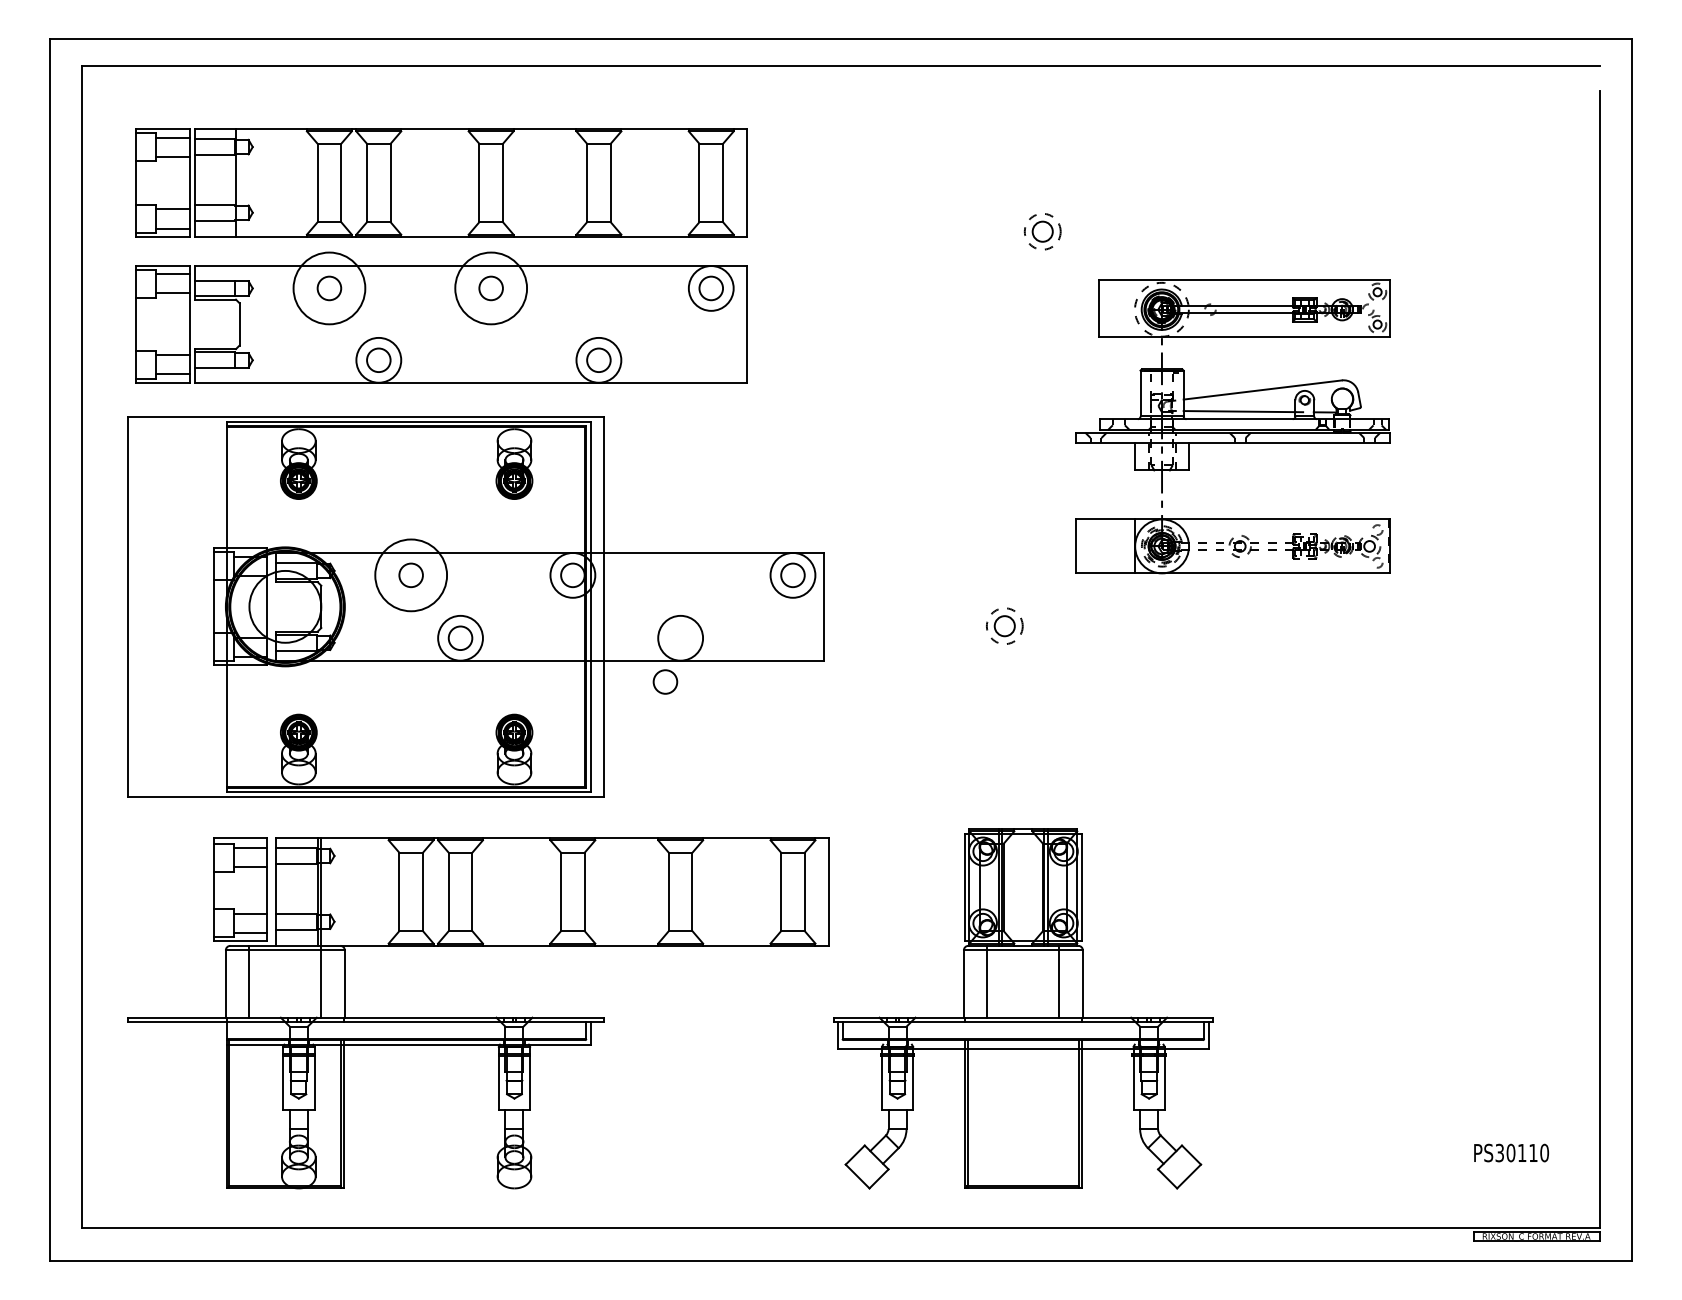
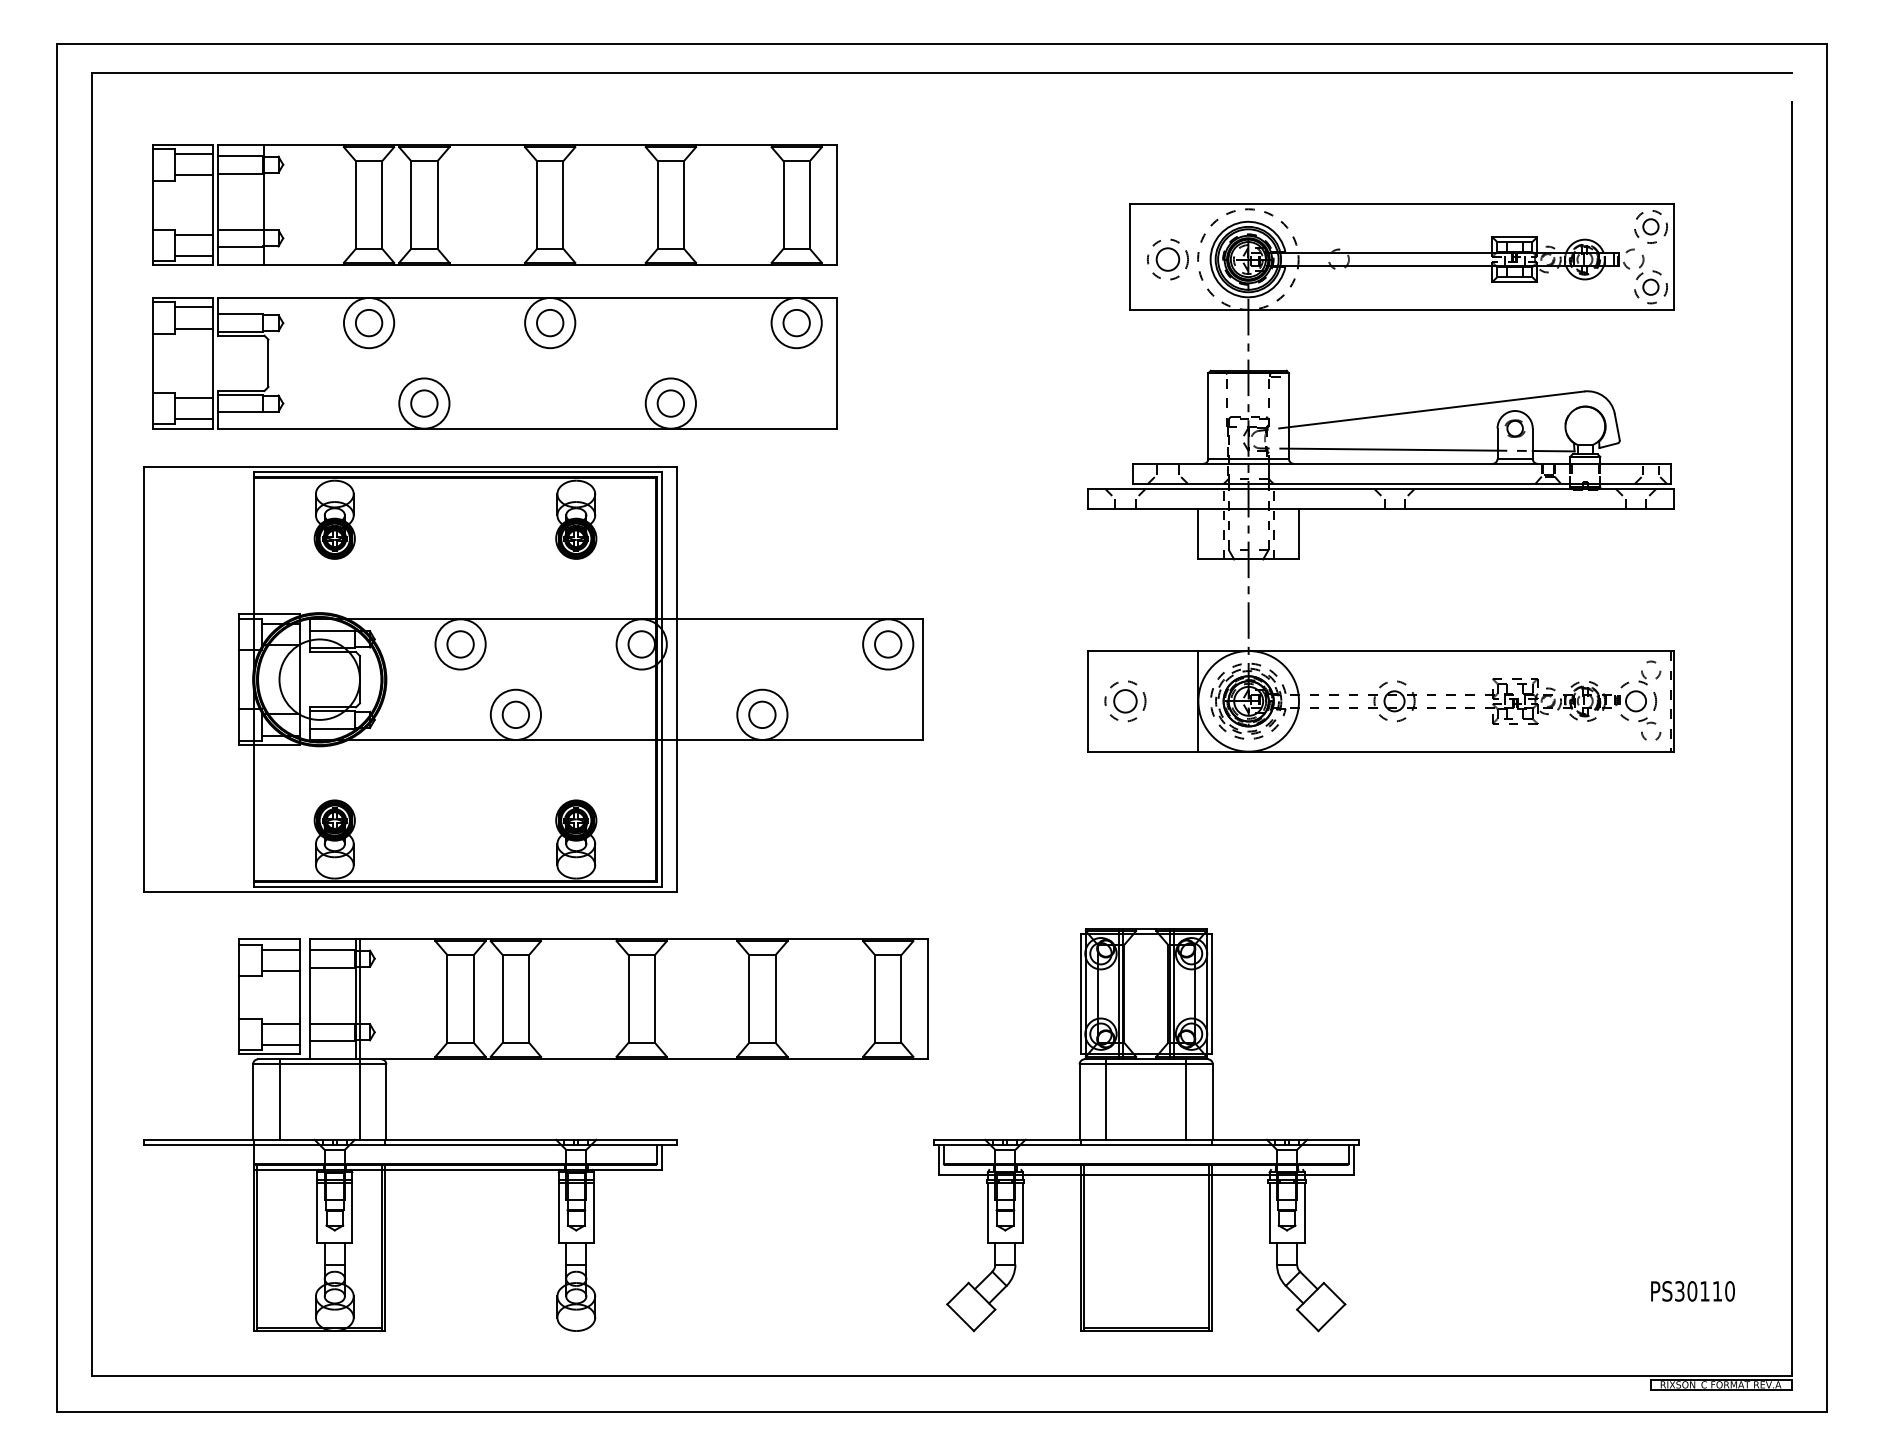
circle: (328, 287) -> (368, 322), size x0.62
circle: (491, 287) -> (550, 322), size x0.62
part: (1232, 426) -> (1380, 477), size x1.67
circle: (411, 575) -> (460, 644), size x0.62
circle: (665, 681) -> (762, 714), moved

